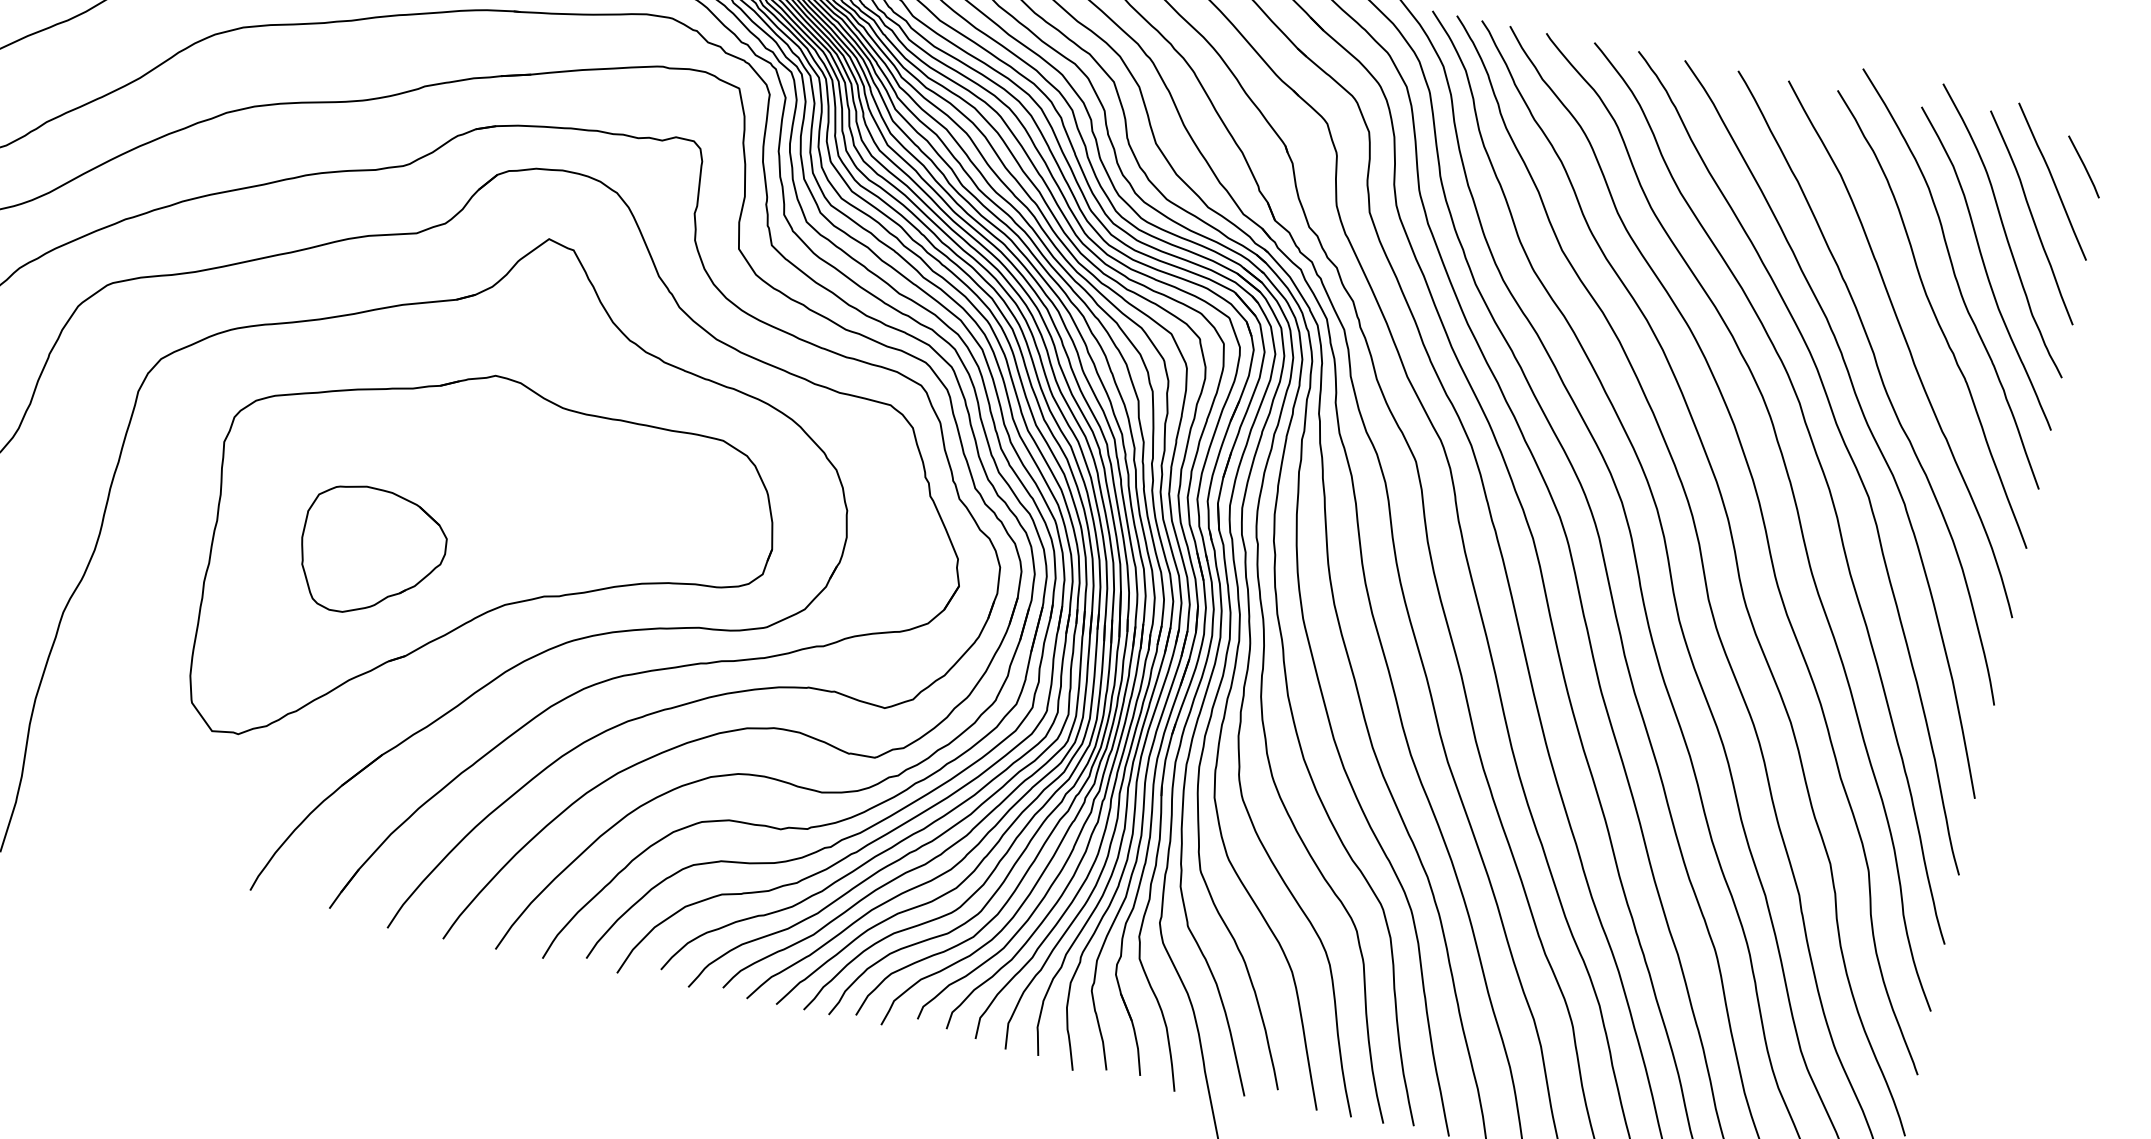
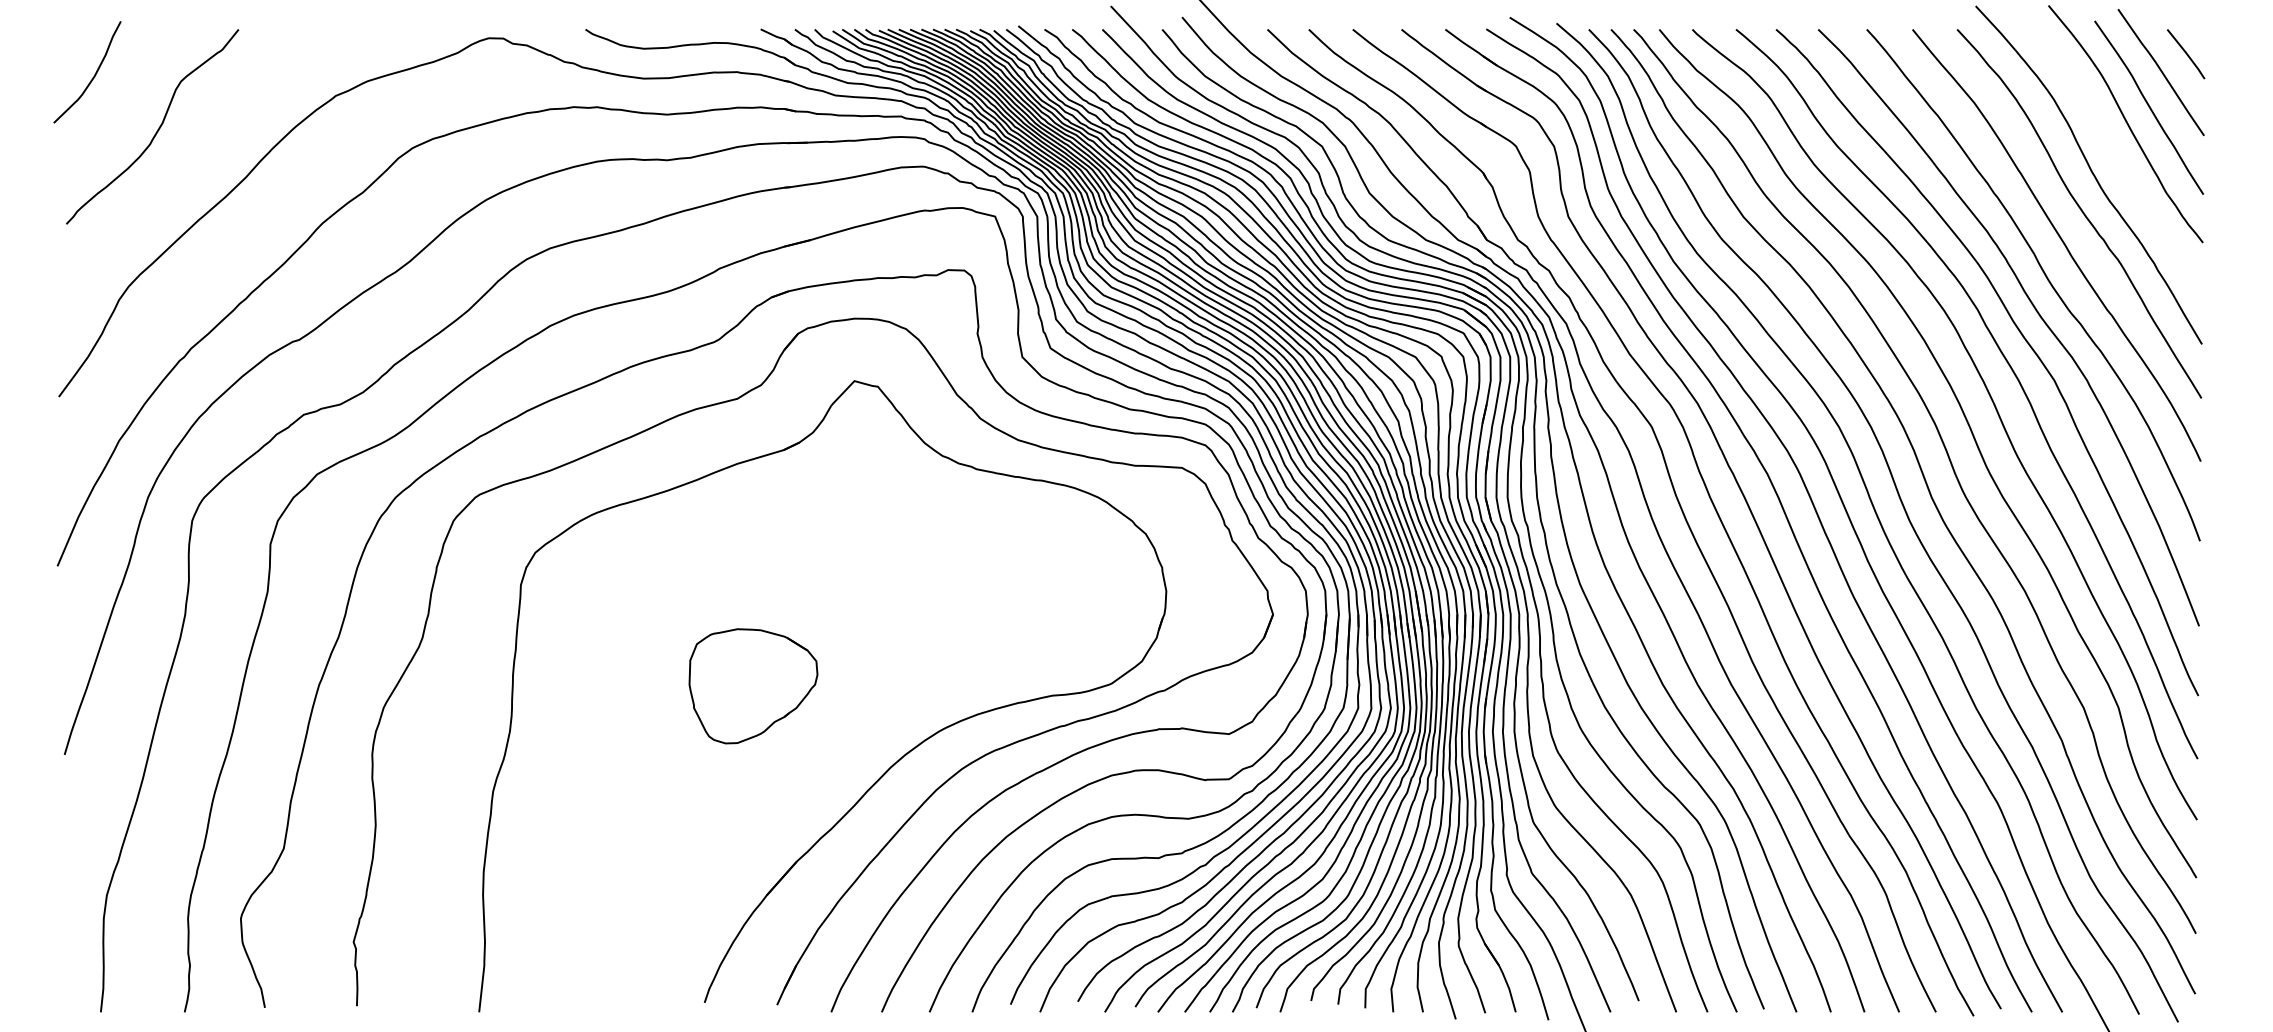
curve: (1985, 267) -> (2117, 159), removed
part: (481, 578) -> (853, 689), removed

